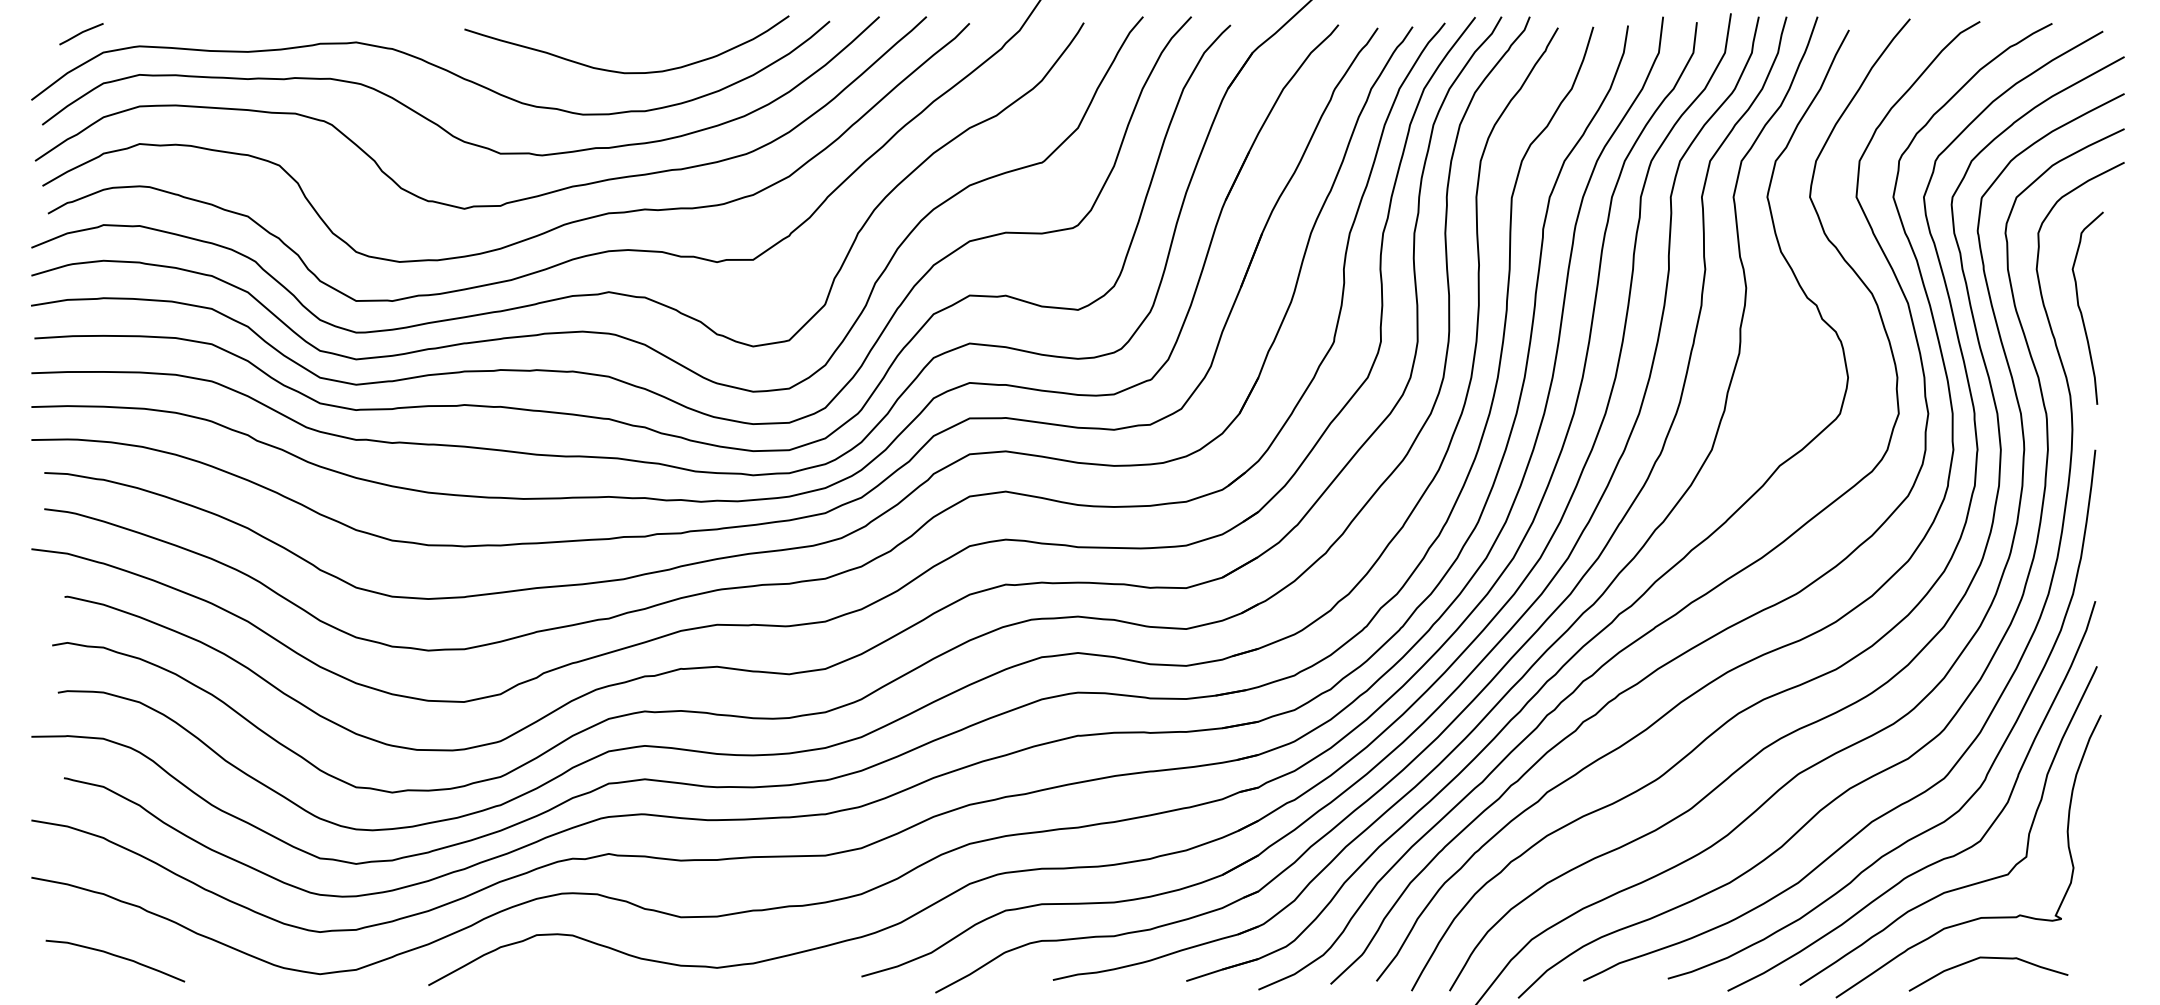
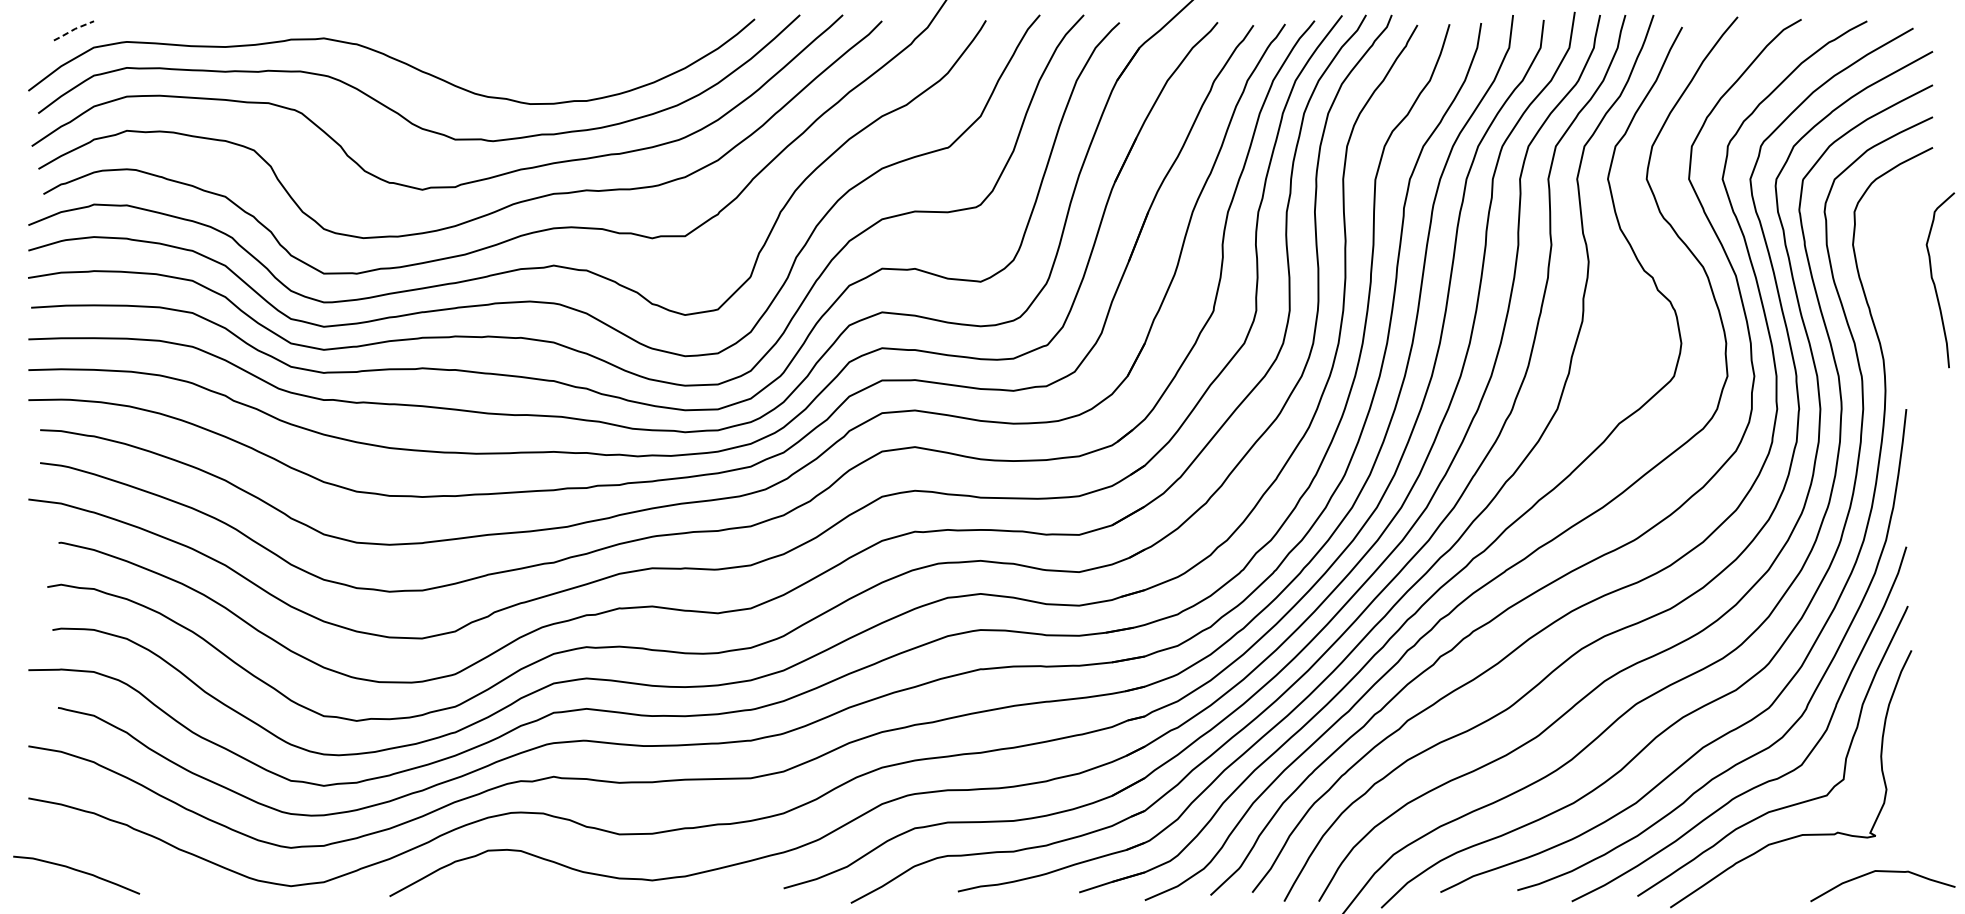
line: (81, 33) -> (73, 30), solid -> dashed
curve: (621, 71) -> (565, 64), removed
curve: (2081, 310) -> (1934, 282), moved
curve: (117, 957) -> (78, 871), moved
curve: (1988, 958) -> (1882, 871), moved

